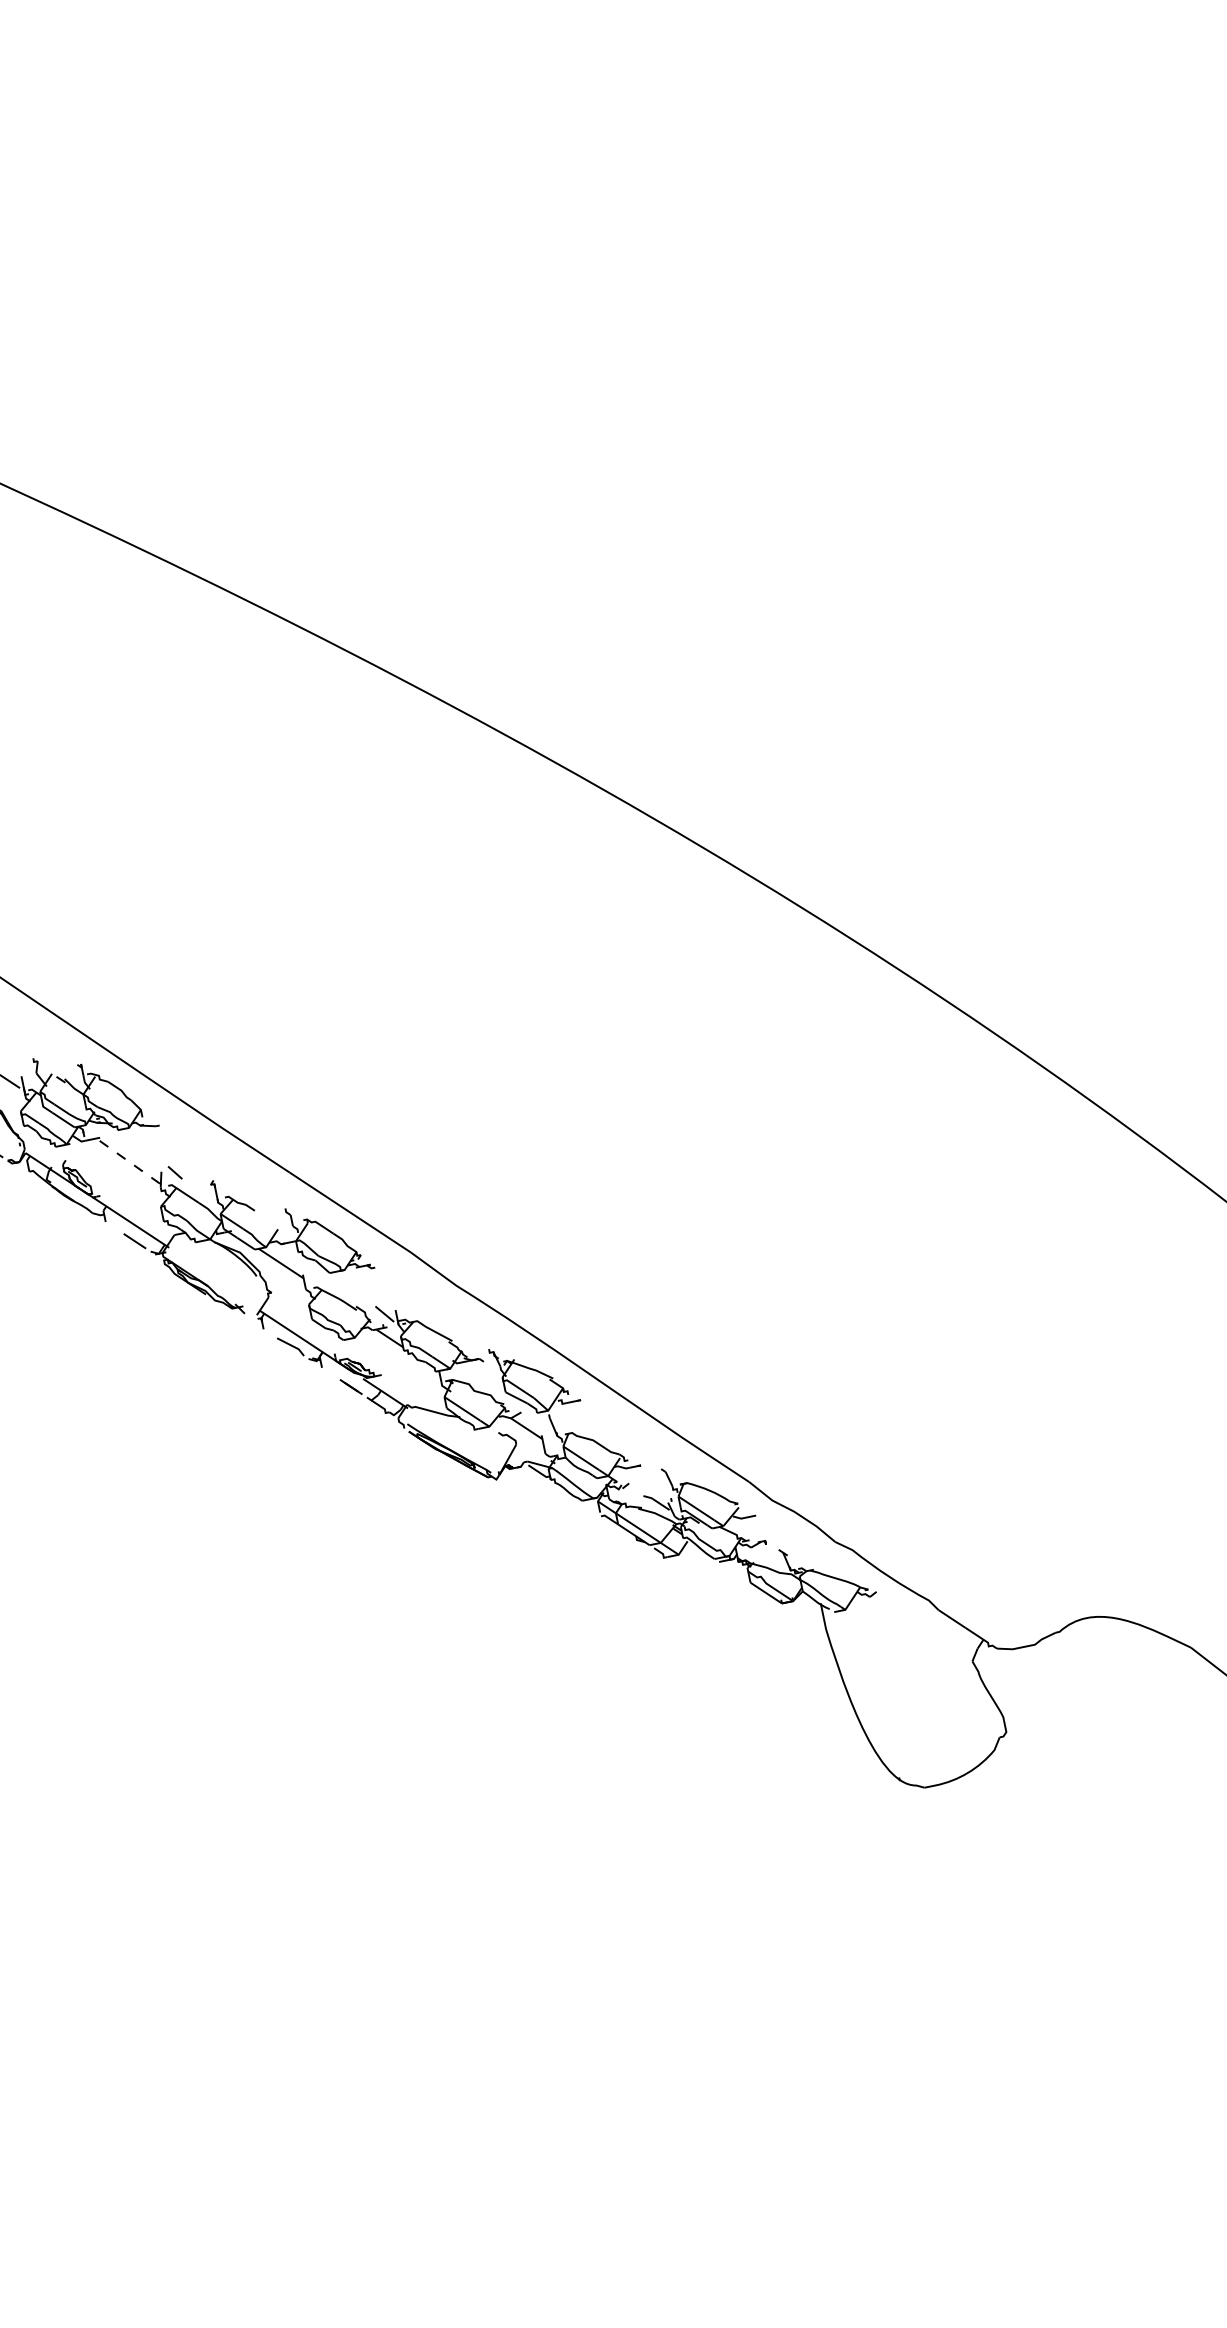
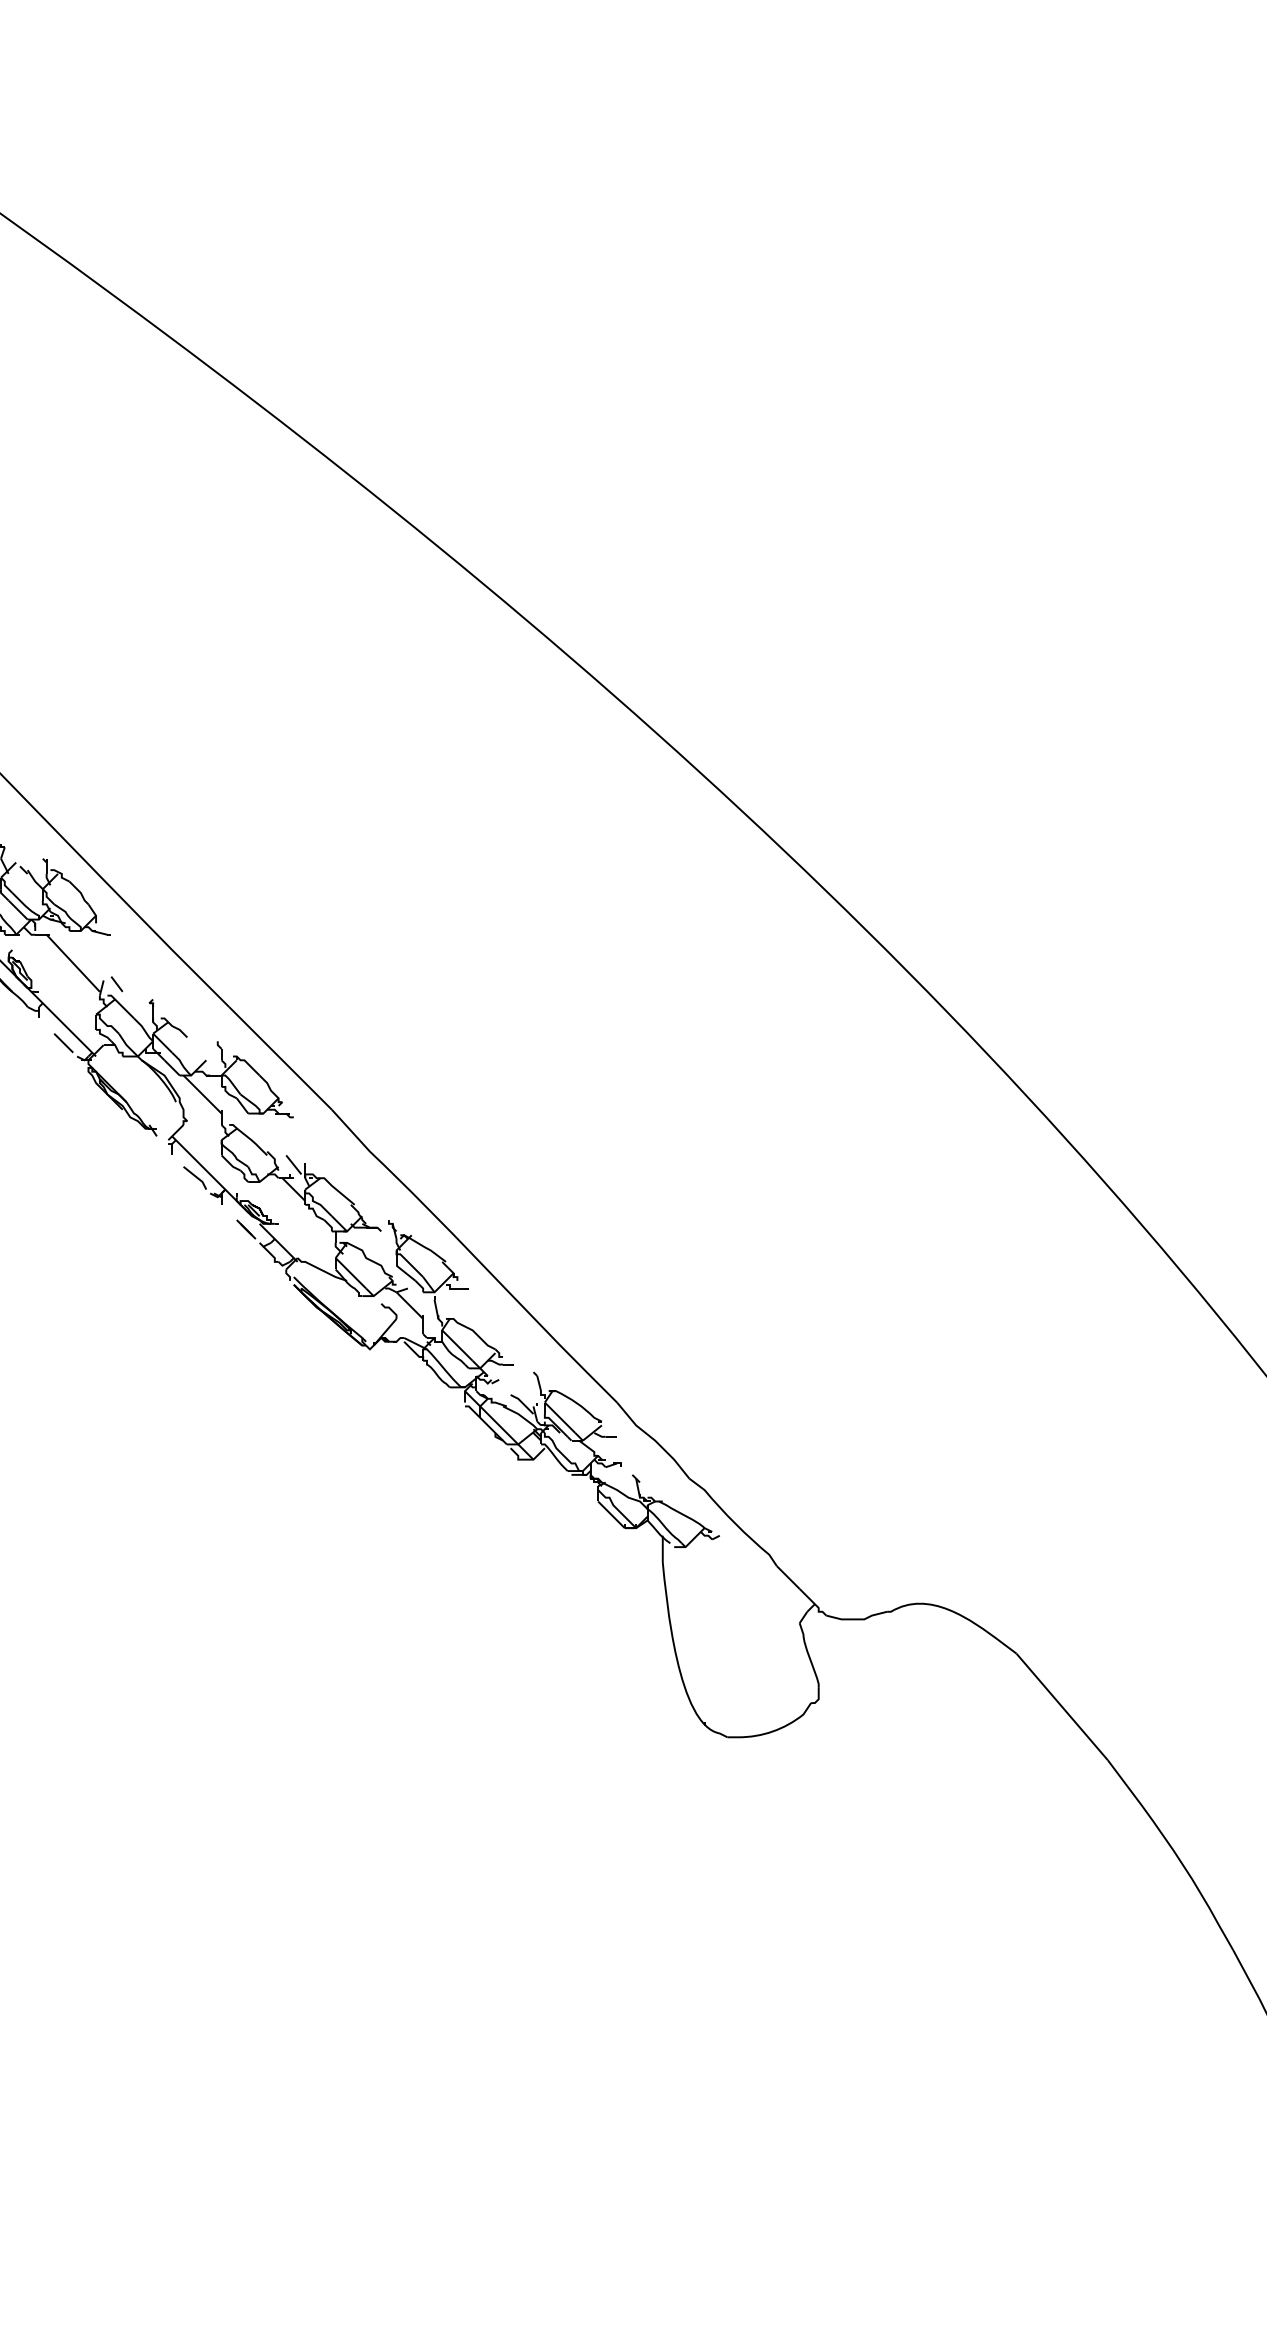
line: (127, 1160) -> (72, 962), dashed -> solid

